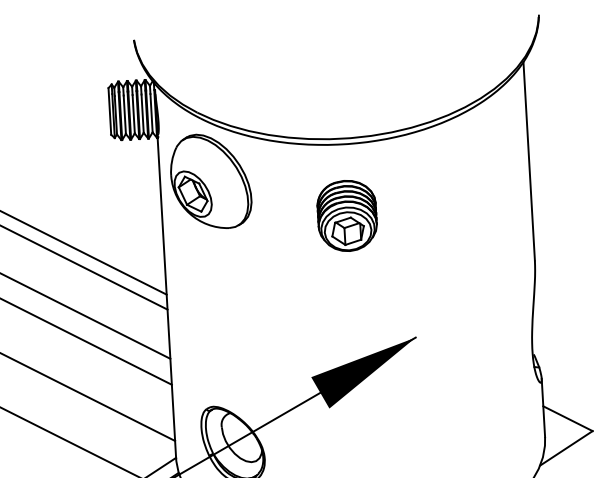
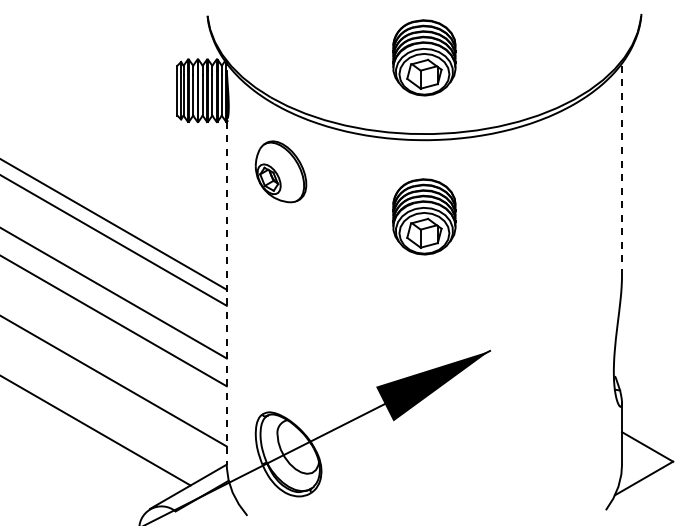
part: (338, 67) -> (424, 57), added
line: (529, 161) -> (622, 169), solid -> dashed
part: (210, 181) -> (280, 171), size x0.6
line: (166, 298) -> (226, 293), solid -> dashed

